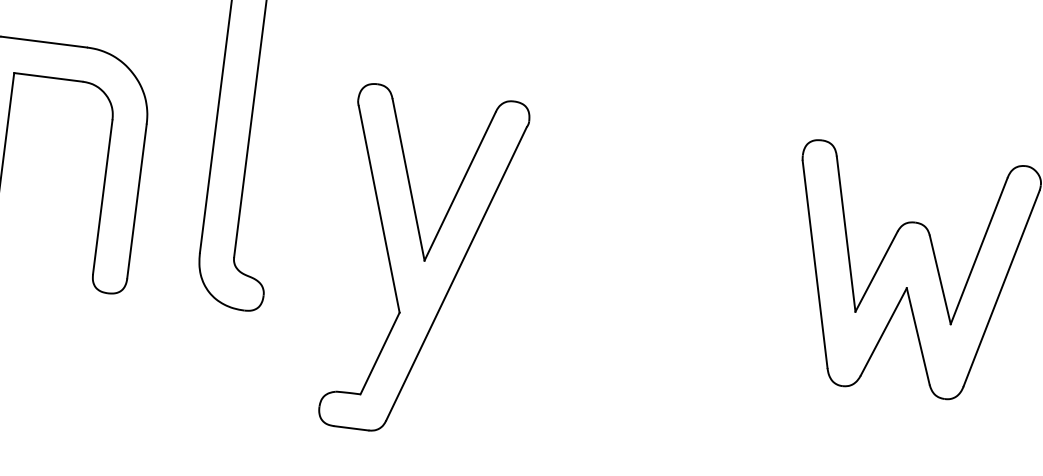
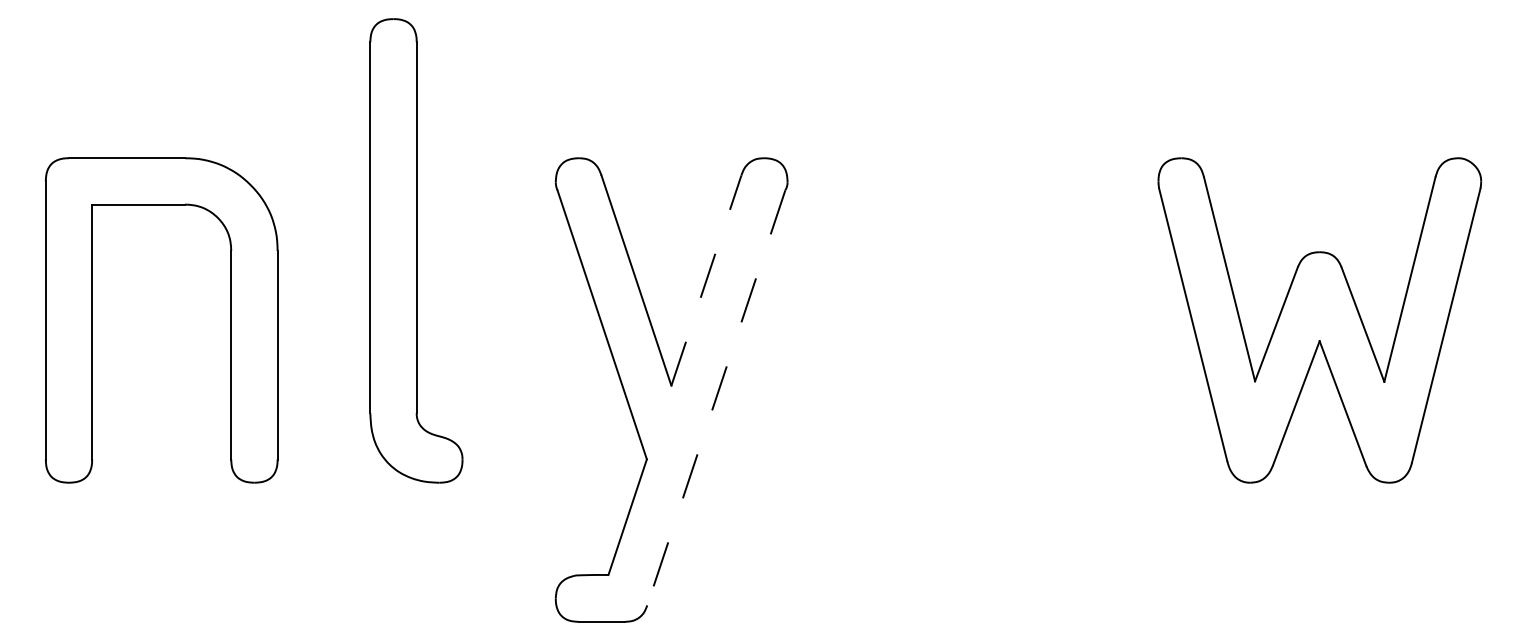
line: (460, 186) -> (706, 280), solid -> dashed
line: (456, 273) -> (716, 397), solid -> dashed

